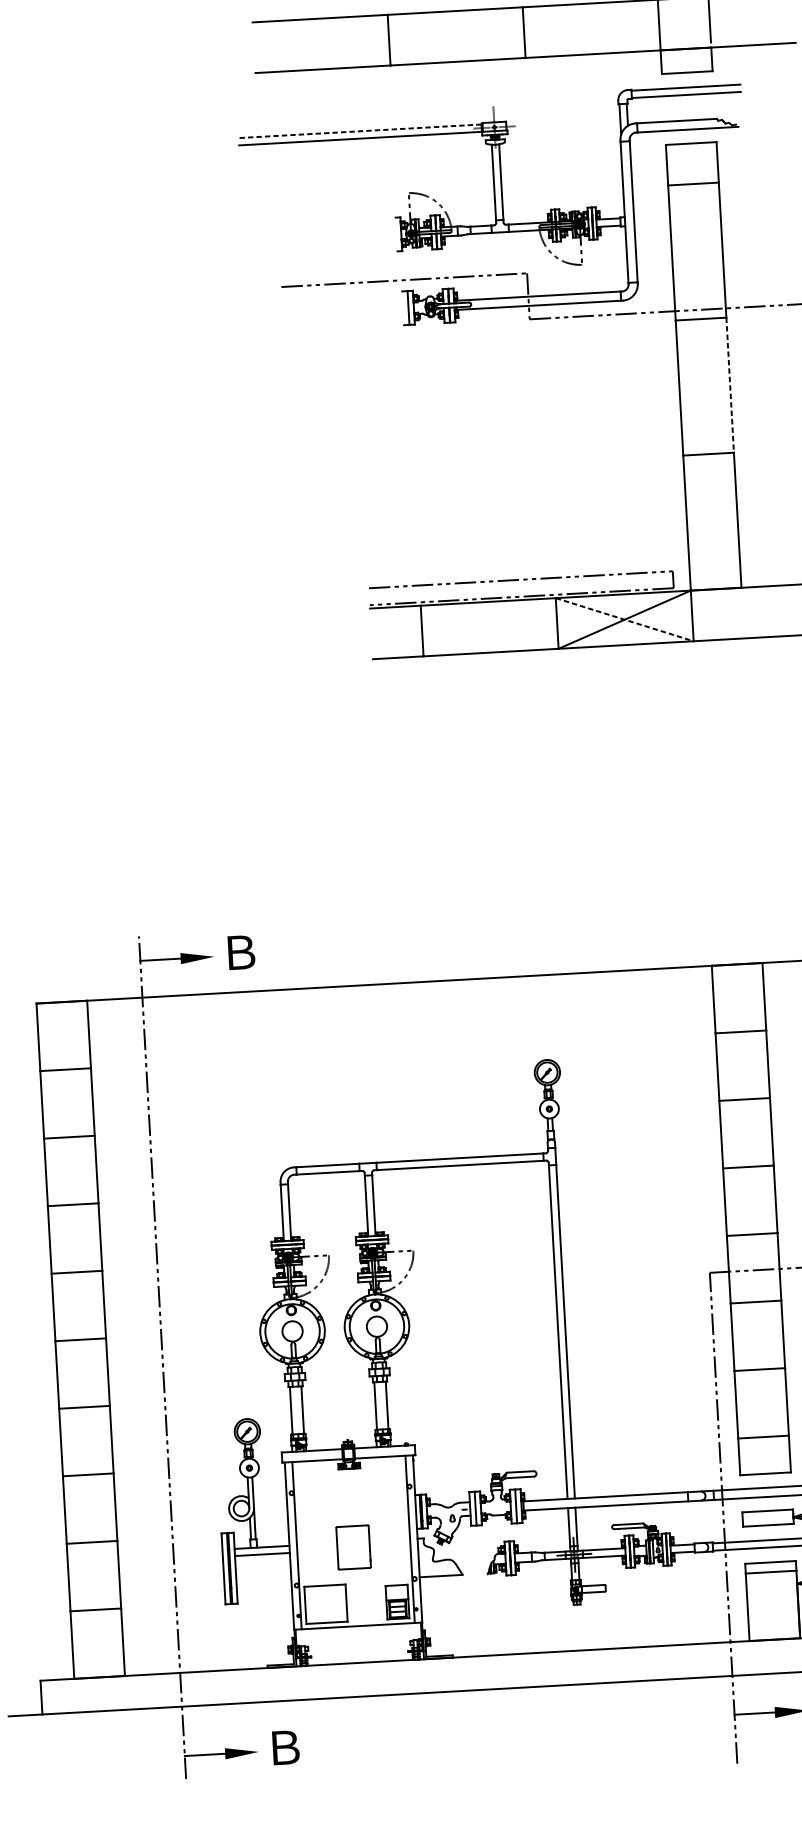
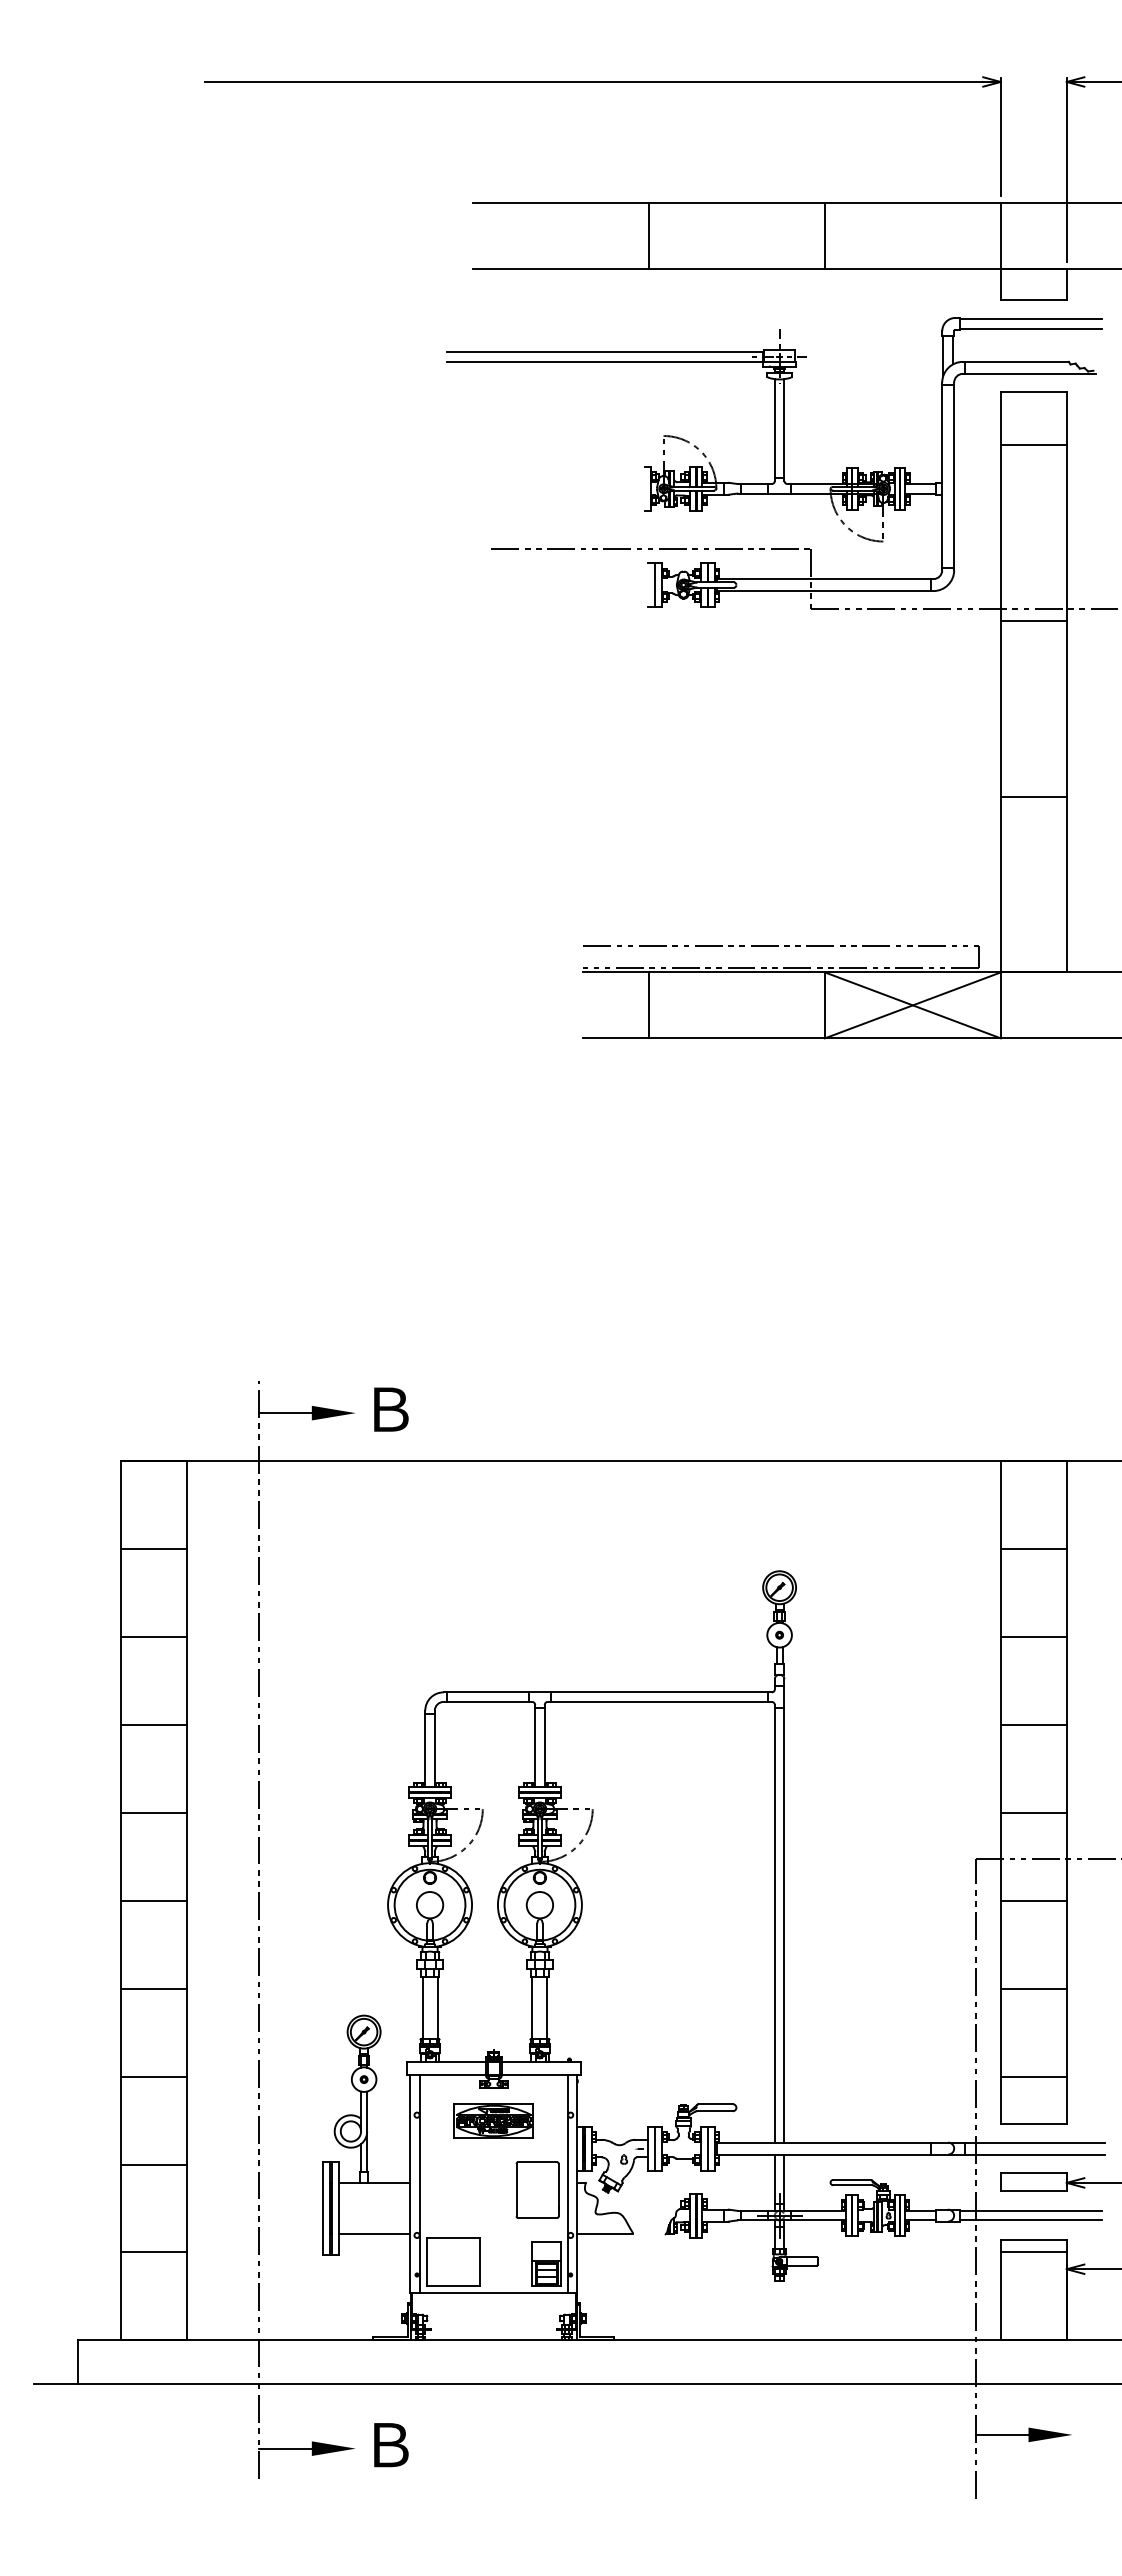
line: (359, 131) -> (604, 352), dashed -> solid
line: (729, 385) -> (1066, 708), dashed -> solid
line: (624, 619) -> (912, 1005), dashed -> solid
part: (350, 1494) -> (493, 2120), added
part: (353, 1547) -> (537, 2189), moved
line: (262, 1554) -> (374, 2233), moved

